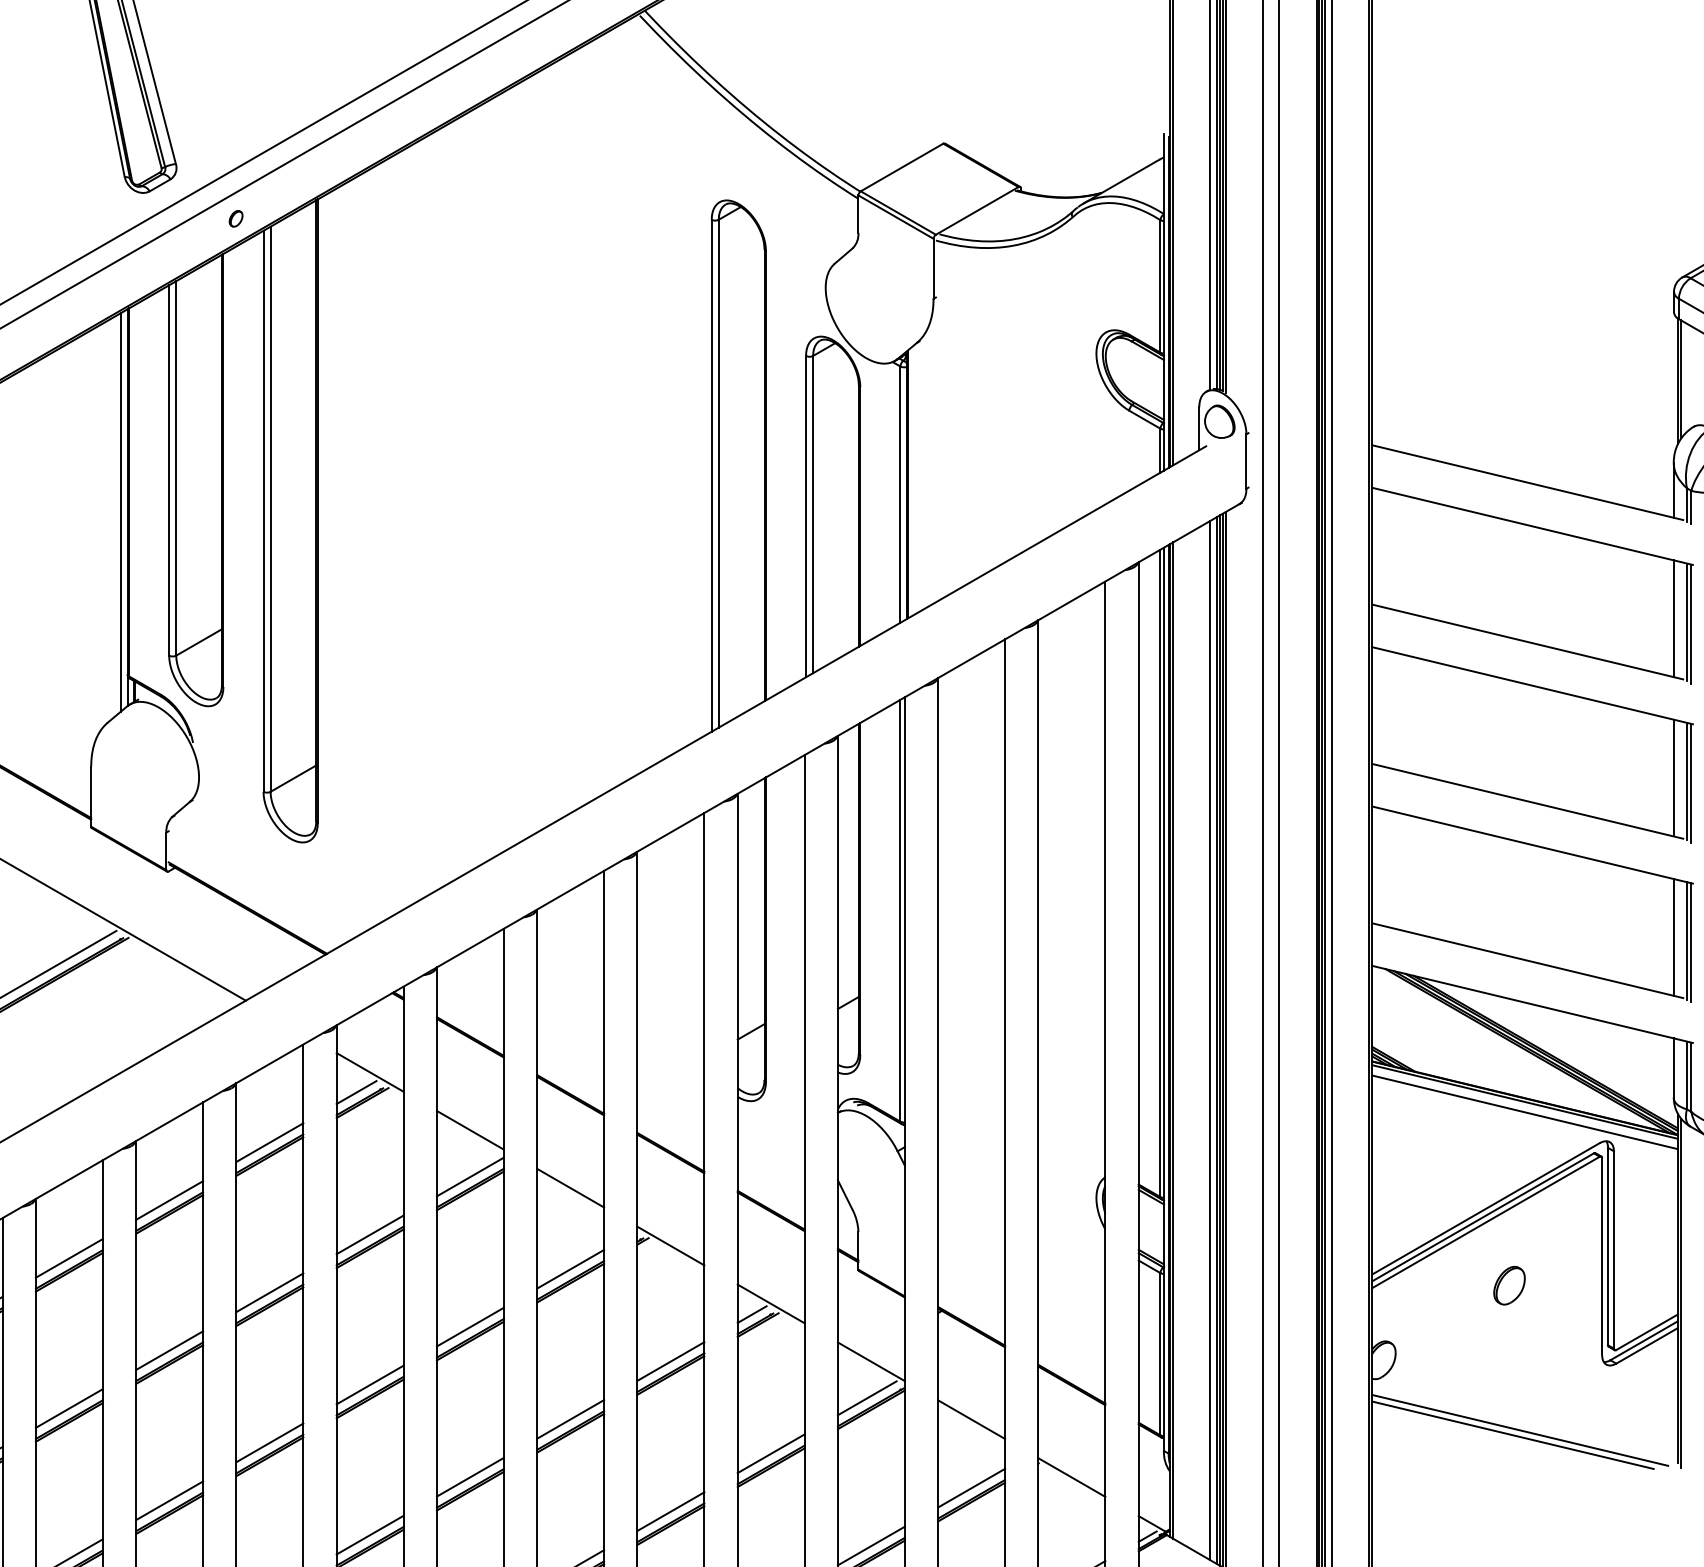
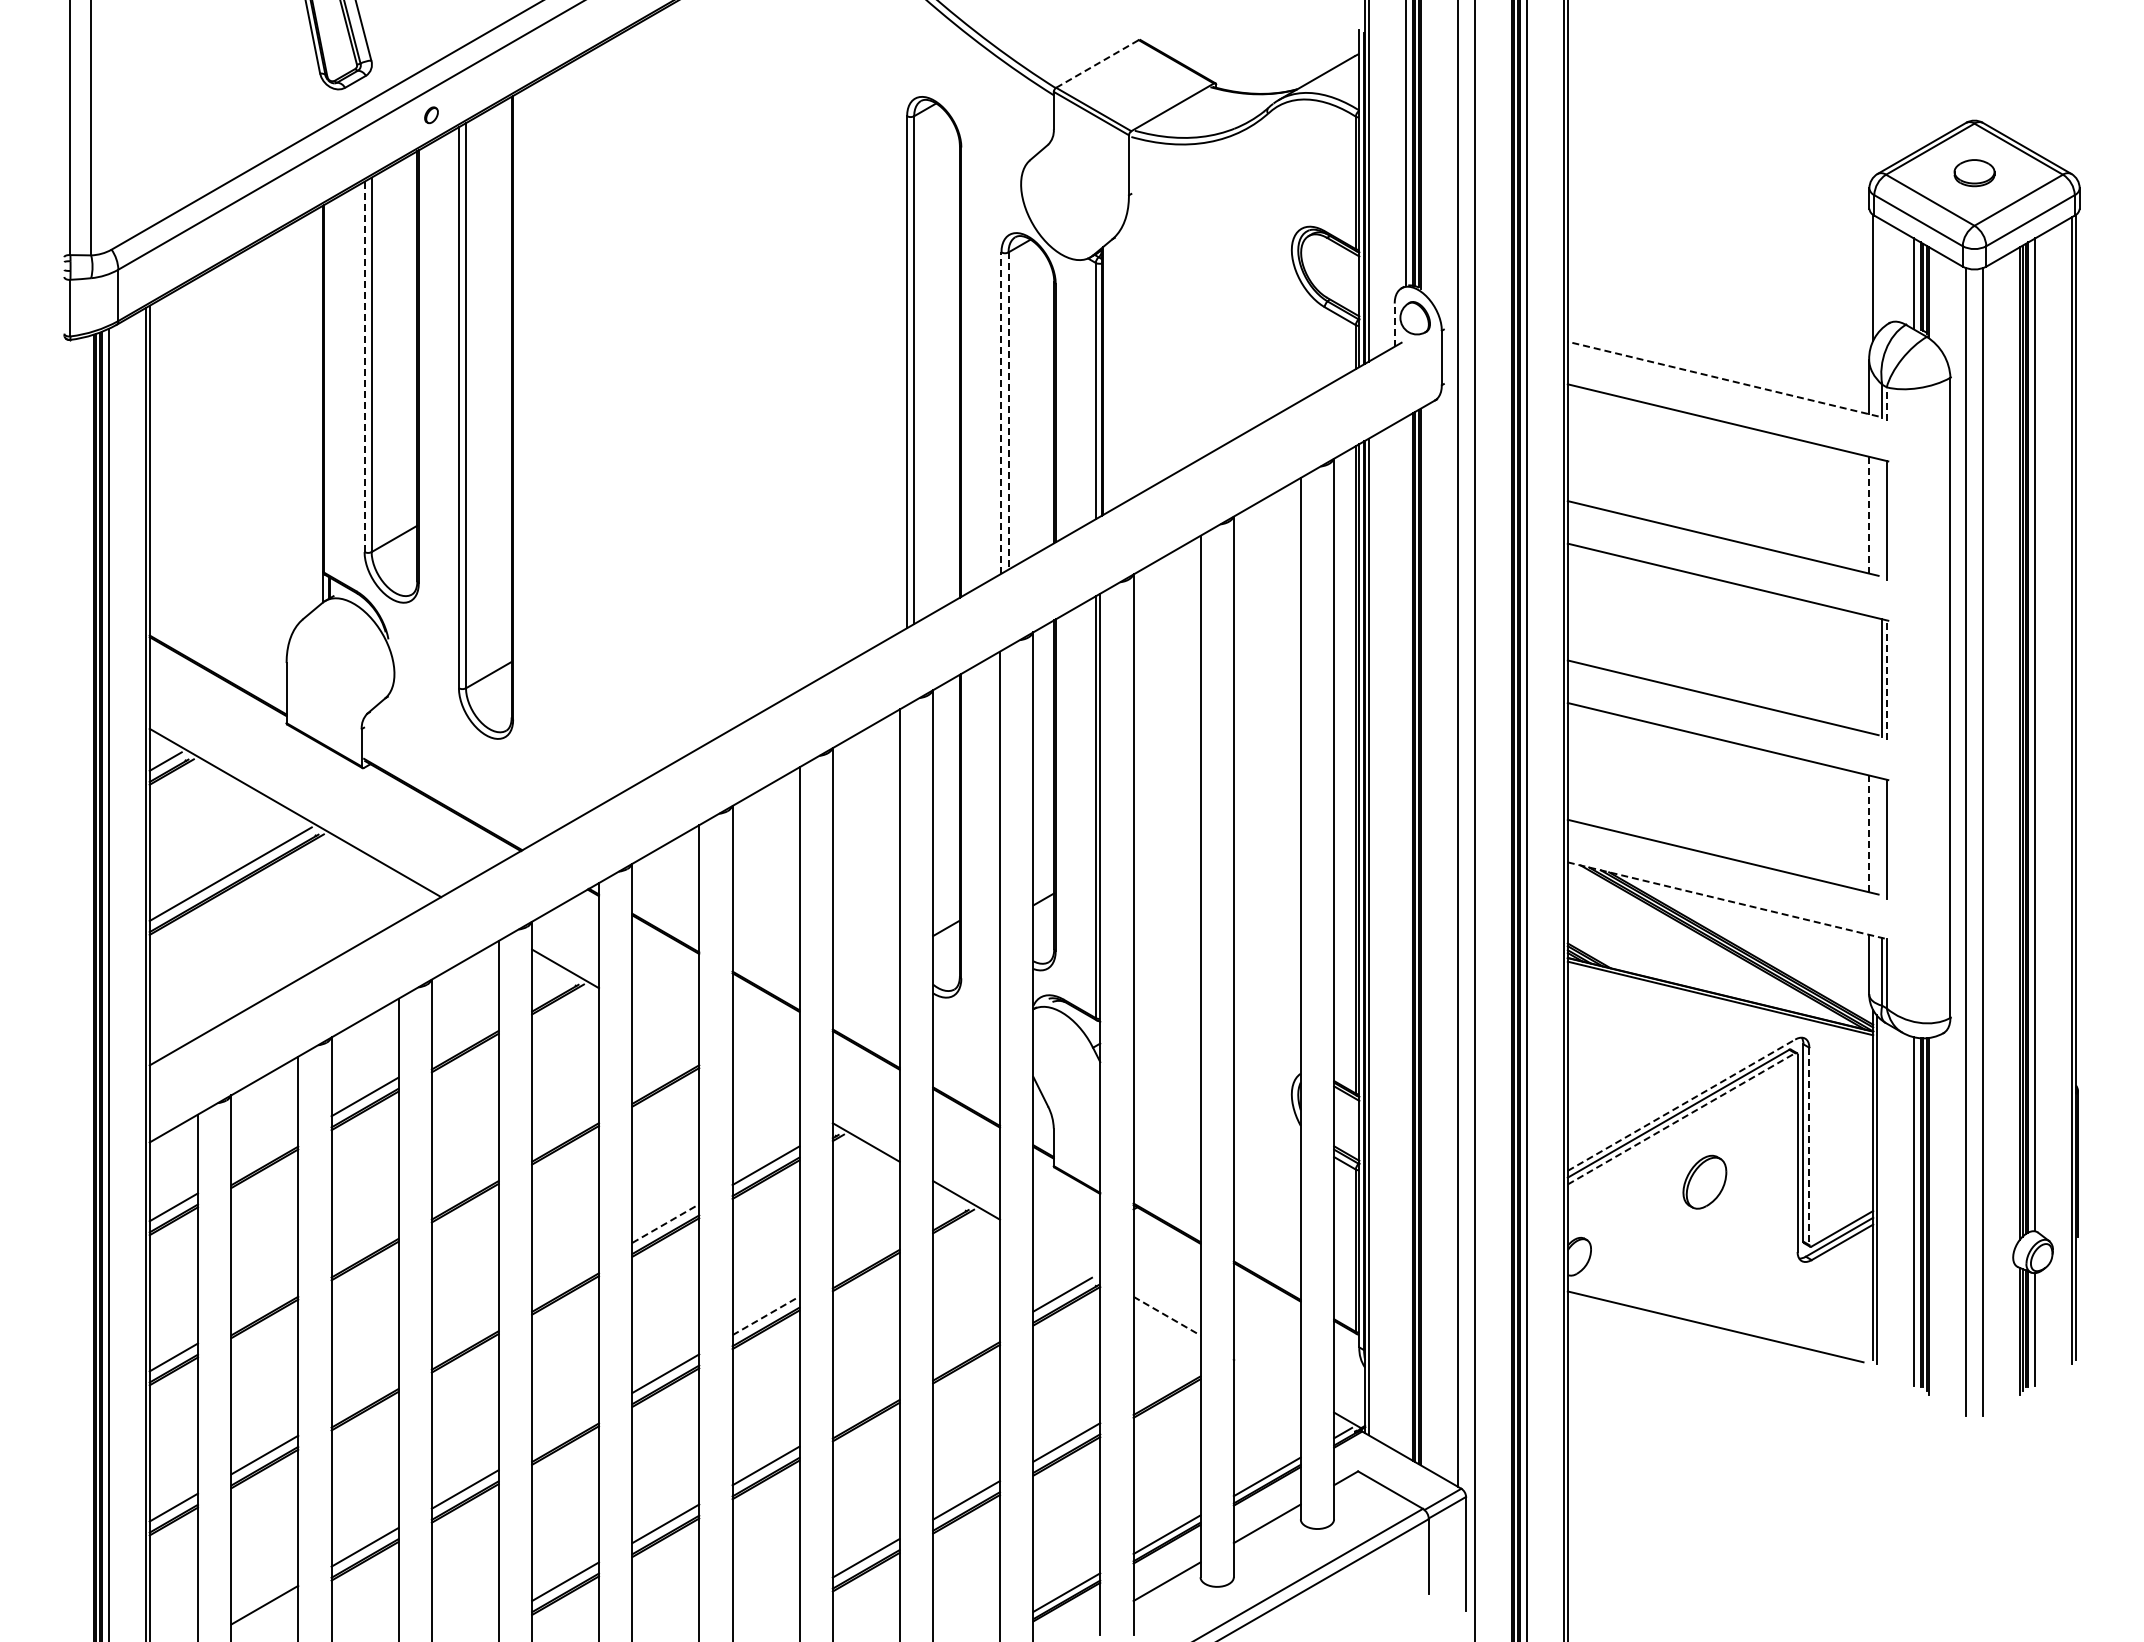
line: (902, 167) -> (1097, 63), solid -> dashed
line: (1681, 379) -> (1876, 275), removed
line: (1199, 429) -> (1394, 325), solid -> dashed
line: (169, 470) -> (364, 366), solid -> dashed
line: (1528, 483) -> (1723, 379), solid -> dashed
line: (1691, 508) -> (1886, 404), solid -> dashed
line: (121, 512) -> (316, 408), removed
line: (813, 515) -> (1008, 411), solid -> dashed
line: (806, 517) -> (1001, 413), solid -> dashed
line: (1674, 619) -> (1869, 515), solid -> dashed
line: (1687, 622) -> (1882, 518), removed
line: (1674, 778) -> (1869, 674), removed
line: (1691, 783) -> (1886, 679), solid -> dashed
line: (1674, 938) -> (1869, 834), solid -> dashed
line: (1687, 941) -> (1882, 837), removed
line: (1533, 1004) -> (1728, 900), solid -> dashed
line: (1210, 1040) -> (1405, 936), removed
line: (356, 1092) -> (551, 988), removed
line: (1525, 1112) -> (1720, 1008), removed
line: (470, 1130) -> (665, 1026), removed
line: (269, 1142) -> (464, 1038), removed
line: (470, 1177) -> (665, 1073), removed
line: (570, 1188) -> (765, 1084), removed
line: (1486, 1208) -> (1681, 1104), solid -> dashed
line: (1486, 1222) -> (1681, 1118), solid -> dashed
line: (370, 1235) -> (565, 1131), removed
line: (1614, 1250) -> (1809, 1146), solid -> dashed
line: (69, 1258) -> (264, 1154), removed
part: (1509, 1285) -> (1704, 1181), size x1.4
line: (269, 1292) -> (464, 1188), removed
line: (752, 1314) -> (947, 1210), removed
line: (470, 1327) -> (665, 1223), solid -> dashed
line: (169, 1350) -> (364, 1246), removed
line: (670, 1361) -> (865, 1257), removed
line: (871, 1361) -> (1066, 1257), removed
line: (370, 1385) -> (565, 1281), removed
line: (69, 1408) -> (264, 1304), removed
line: (571, 1419) -> (766, 1315), solid -> dashed
line: (972, 1420) -> (1167, 1316), solid -> dashed
line: (1513, 1435) -> (1708, 1331), removed
line: (269, 1443) -> (464, 1339), removed
line: (771, 1453) -> (966, 1349), removed
line: (1071, 1477) -> (1266, 1373), removed
line: (971, 1488) -> (1166, 1384), removed
line: (169, 1500) -> (364, 1396), removed
line: (670, 1511) -> (865, 1407), removed
line: (370, 1535) -> (565, 1431), removed

